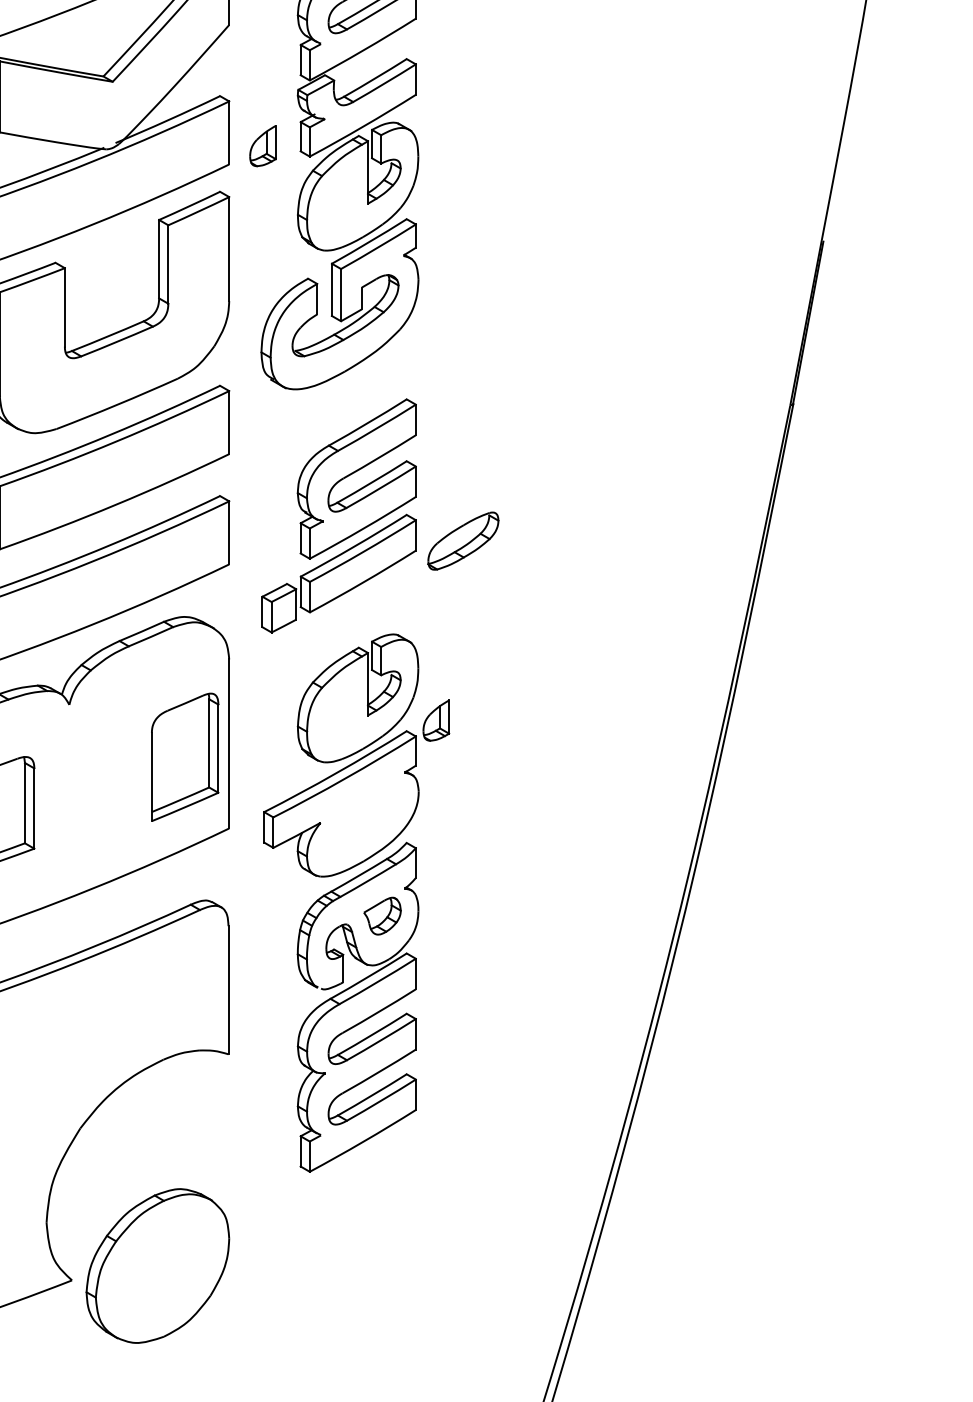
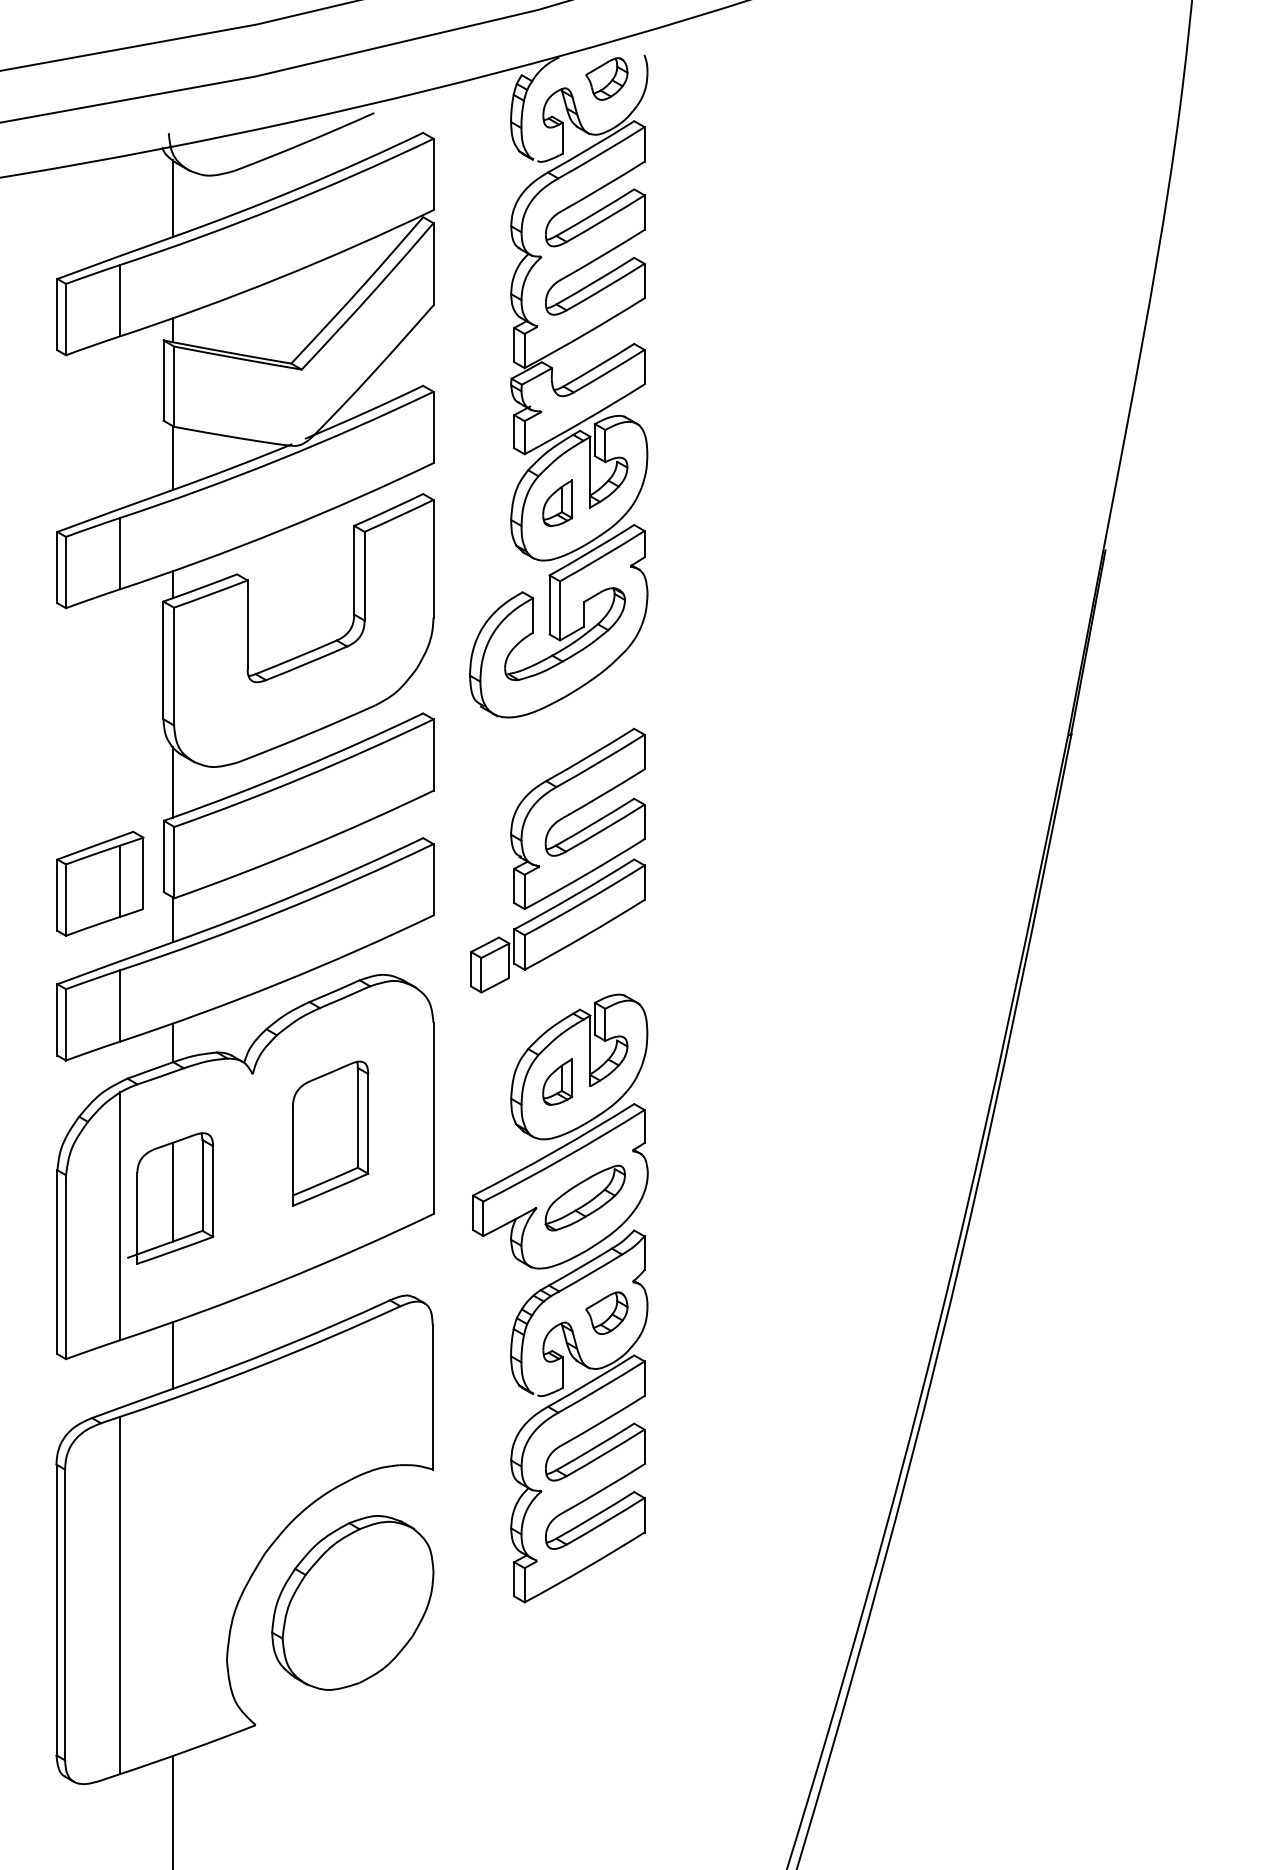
part: (262, 146) -> (557, 503), moved
part: (462, 540) -> (584, 1197), moved
part: (436, 720) -> (557, 1081), moved
part: (185, 757) -> (330, 1133), moved
part: (157, 1265) -> (352, 1602), moved

